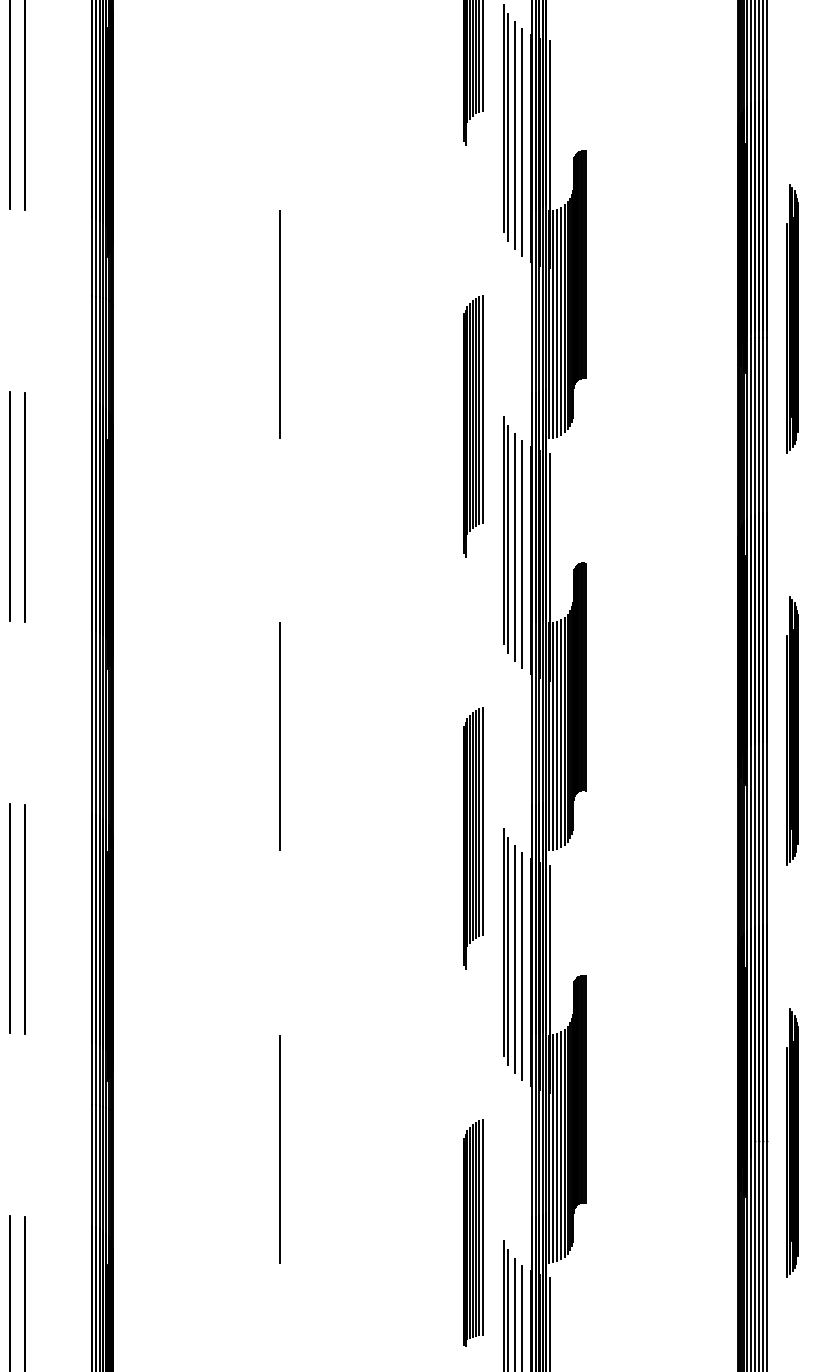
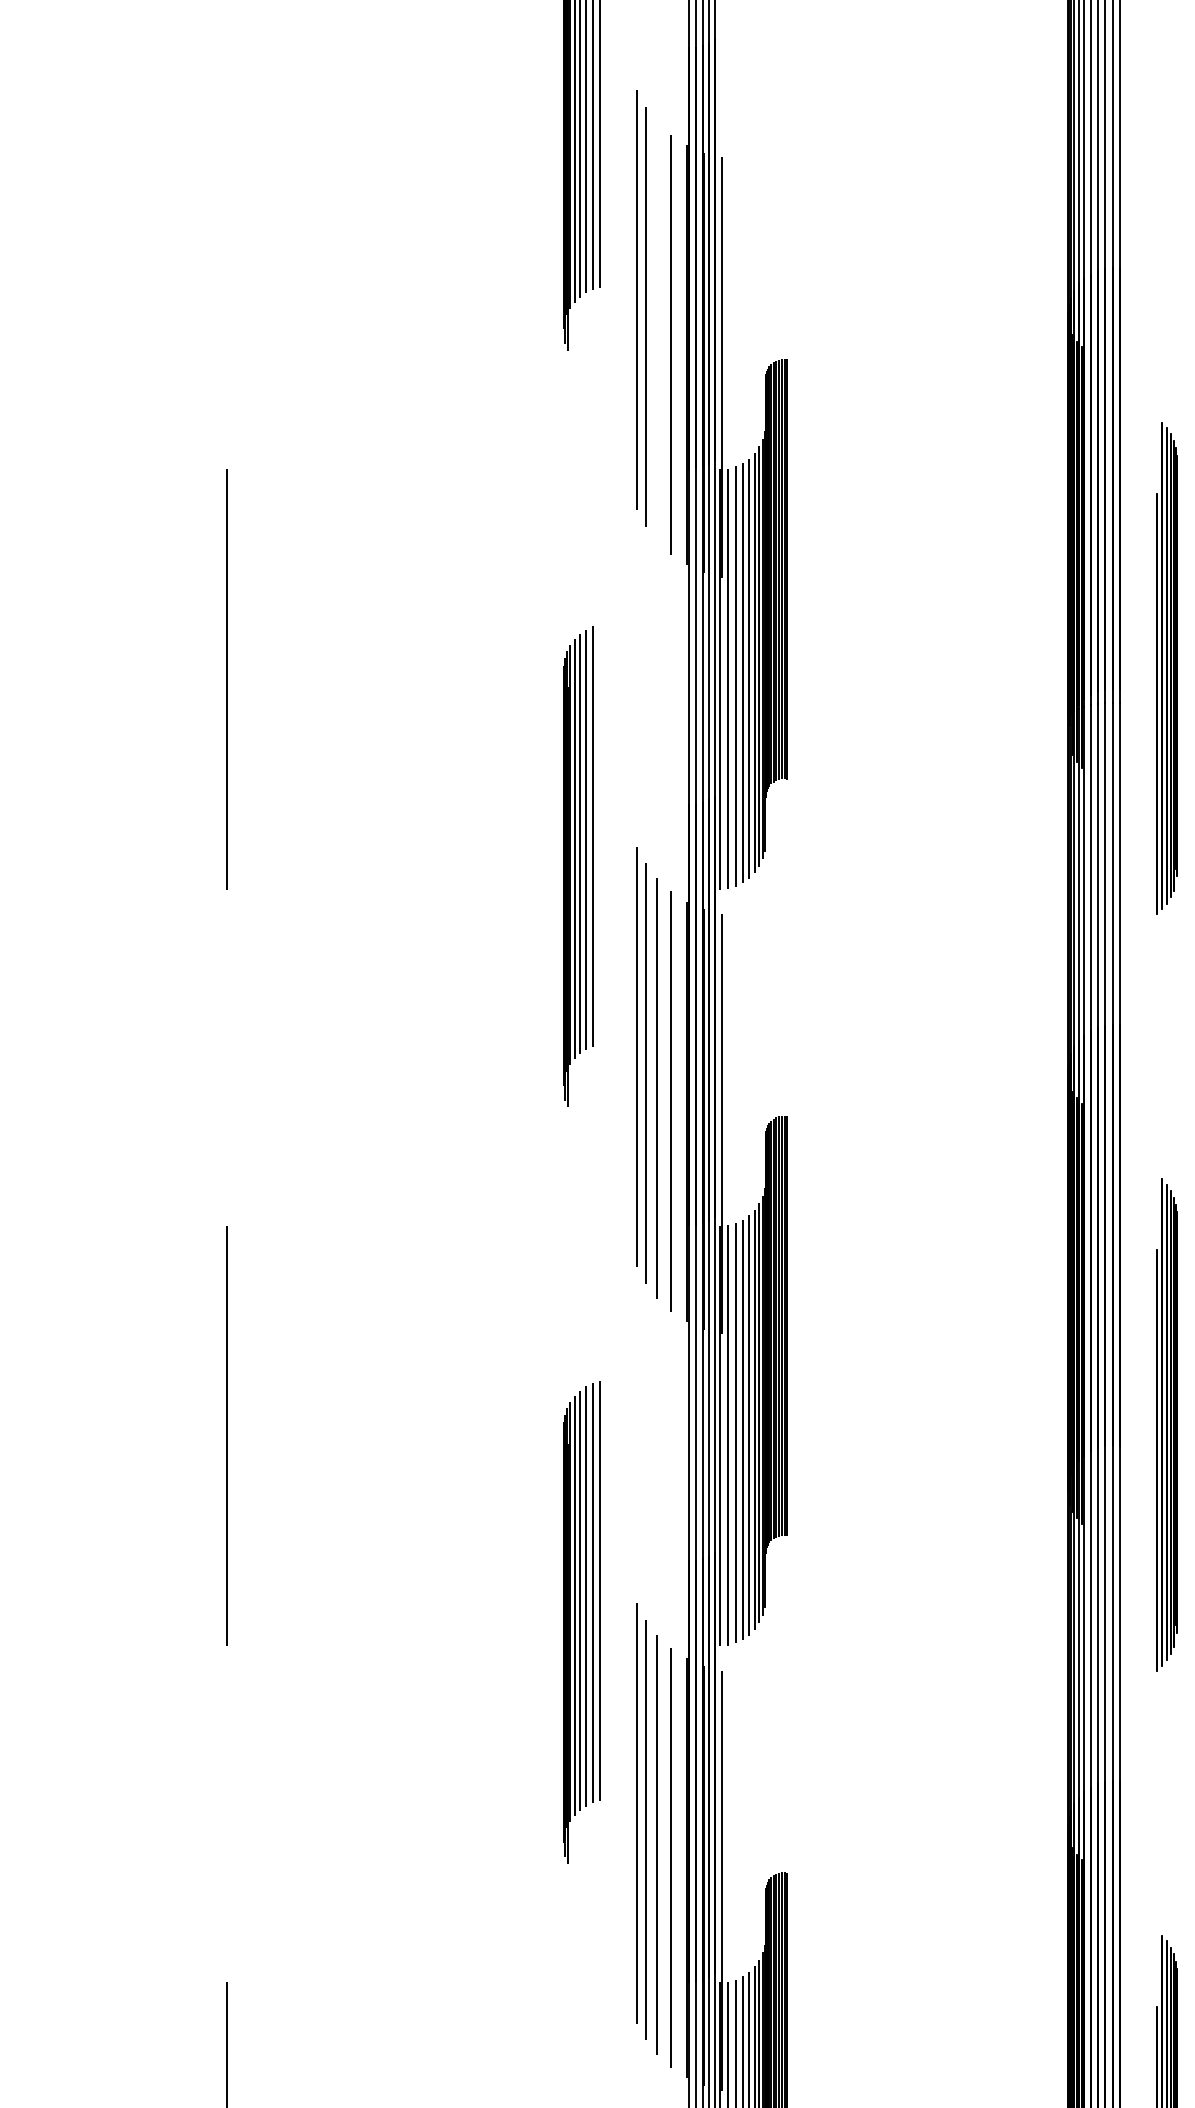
line: (514, 134) -> (656, 330), removed
line: (483, 408) -> (599, 833), removed

